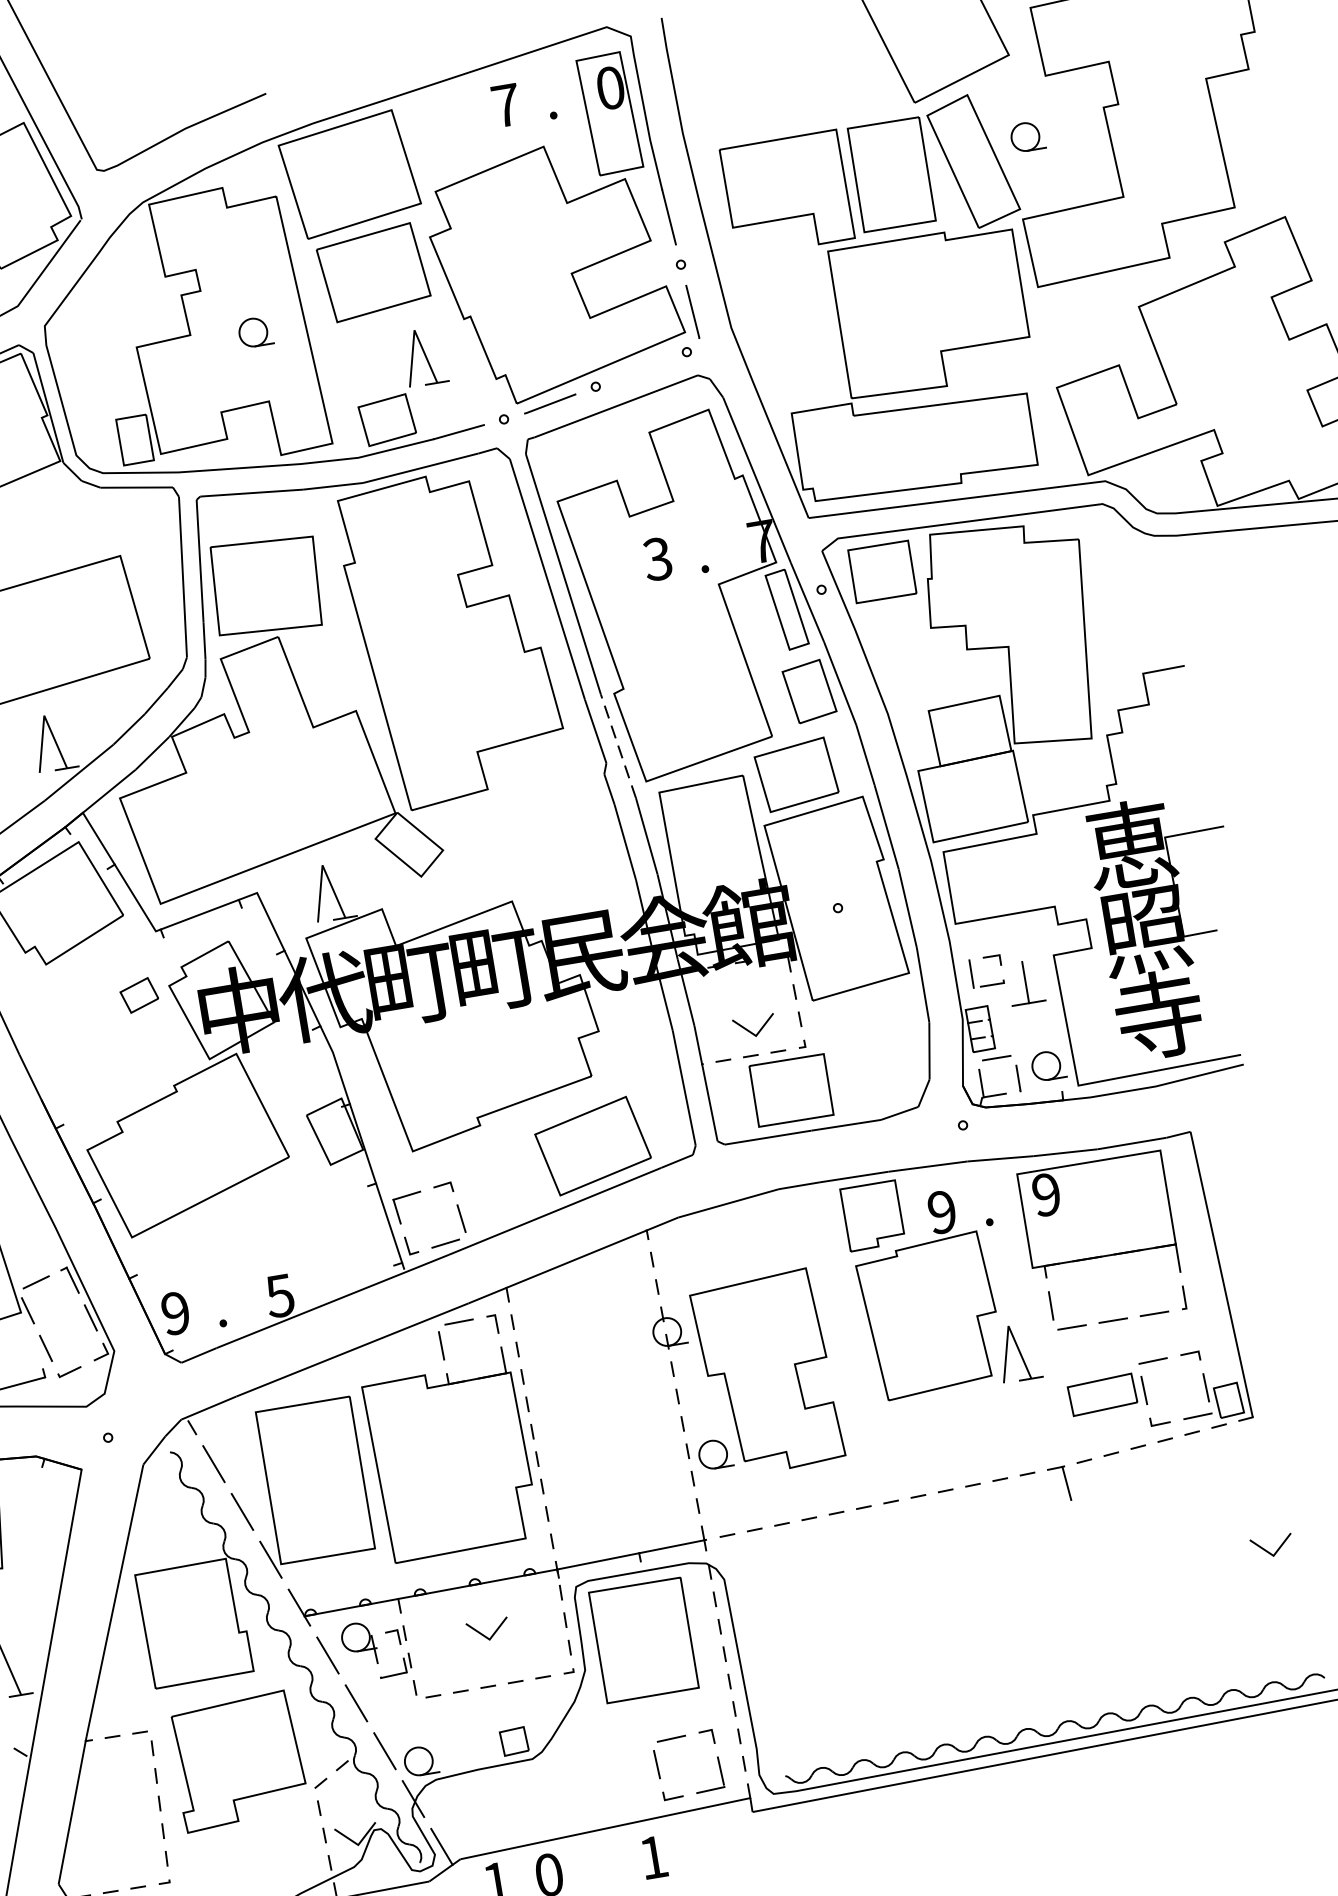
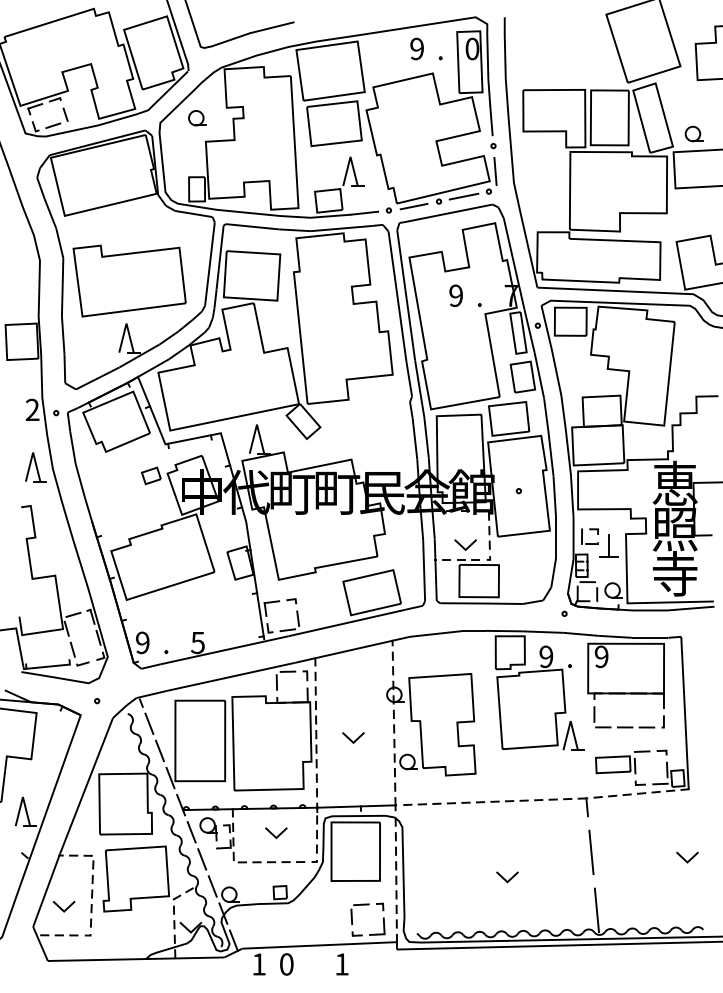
text: (506, 104) -> (417, 48), 7 -> 9
part: (1026, 135) -> (693, 133), moved
part: (255, 332) -> (197, 118), moved
line: (640, 369) -> (463, 196), added
text: (656, 558) -> (455, 295), 3 -> 9
line: (617, 745) -> (419, 388), dashed -> solid
line: (600, 1429) -> (351, 739), added
line: (1089, 1567) -> (591, 852), added
line: (937, 1645) -> (506, 879), added
line: (1116, 1675) -> (596, 910), added
line: (105, 1838) -> (61, 907), added

